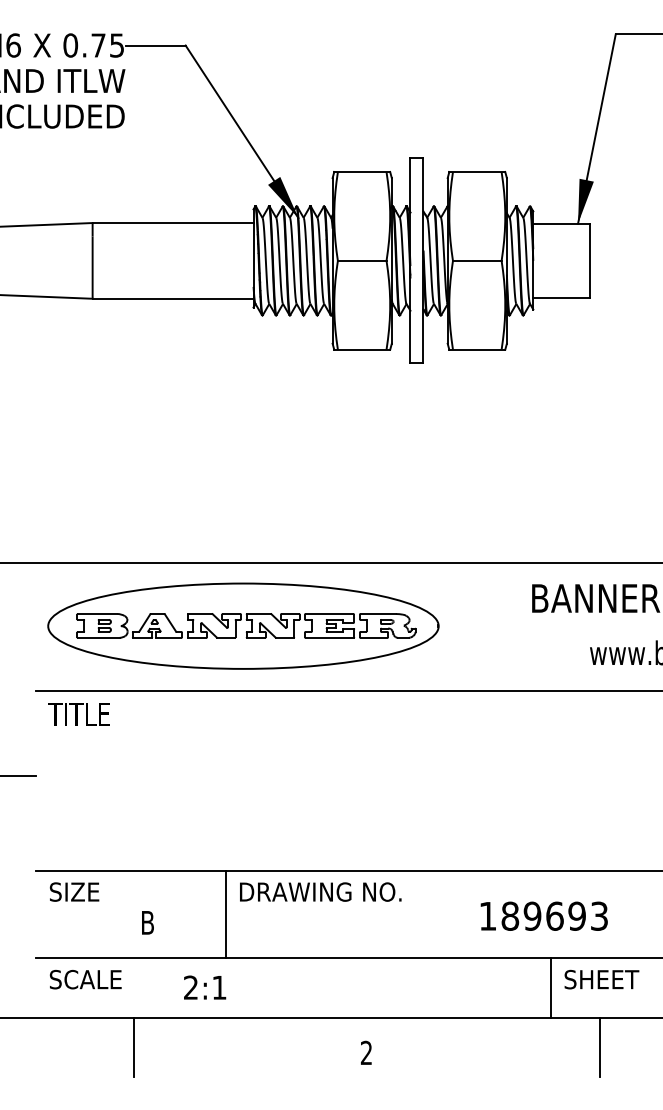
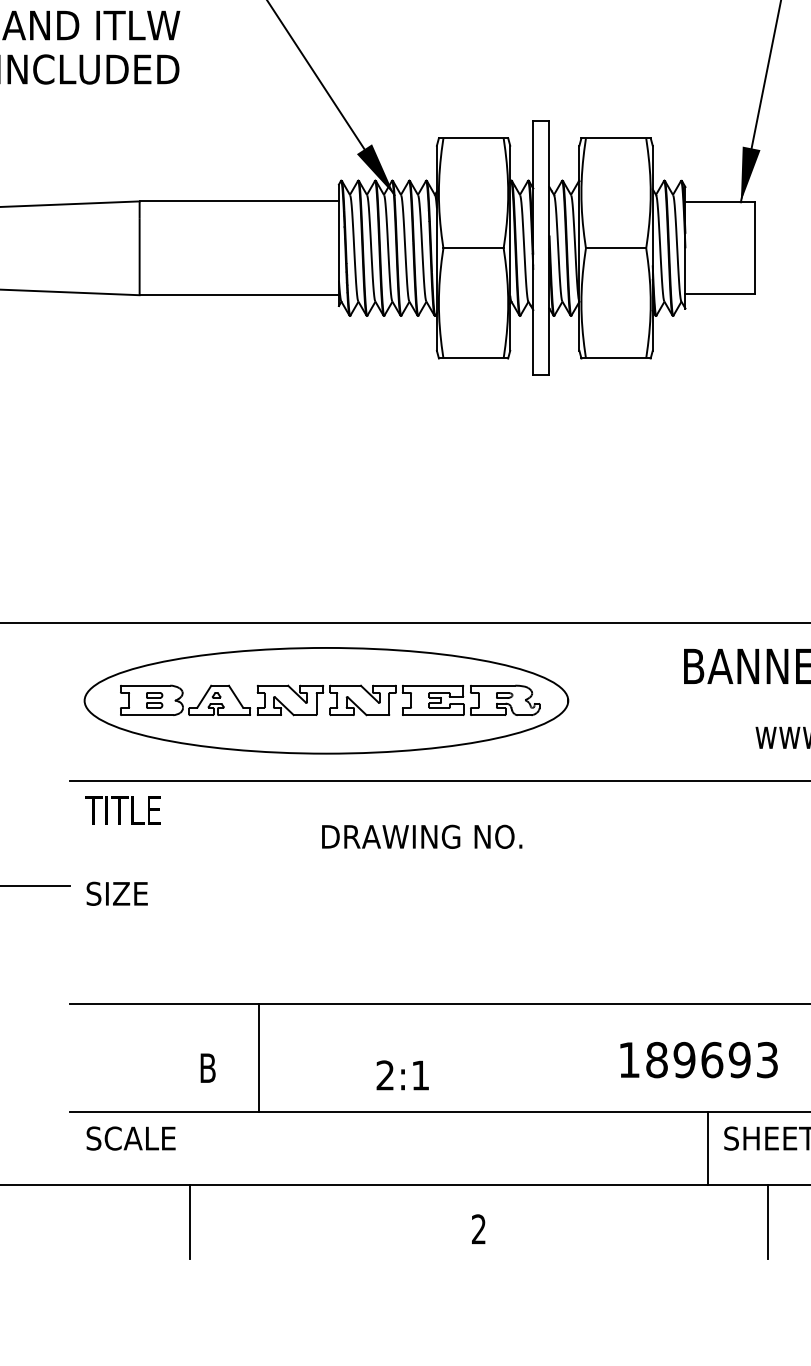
text: (74, 891) -> (117, 893), moved
text: (320, 891) -> (421, 836), moved
line: (225, 914) -> (258, 1057), moved
text: (205, 987) -> (403, 1075), moved

